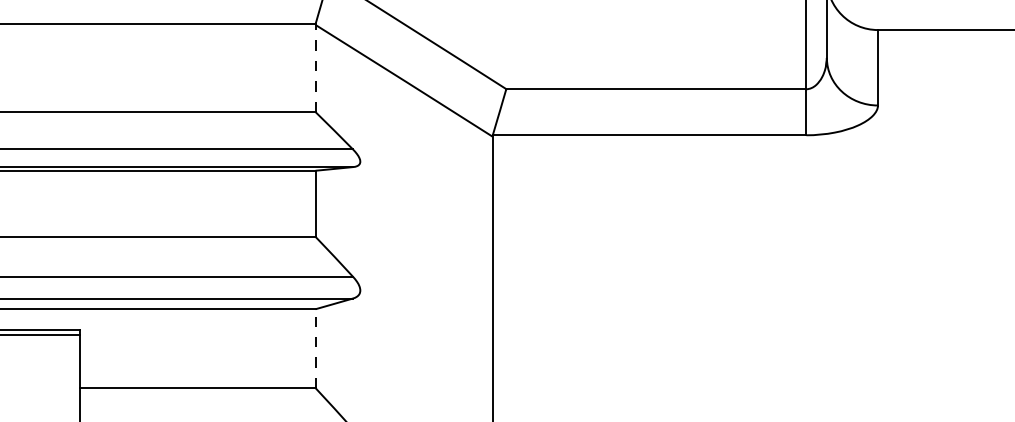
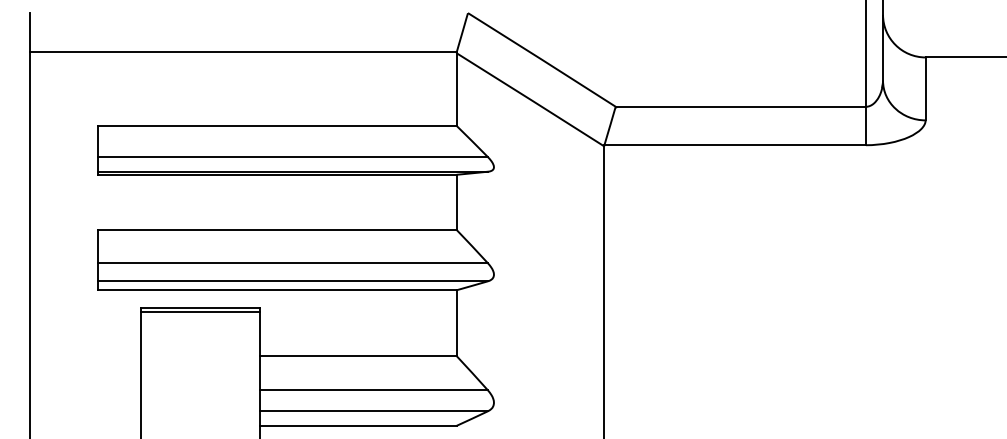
line: (315, 68) -> (456, 89), dashed -> solid
line: (315, 349) -> (456, 323), dashed -> solid

